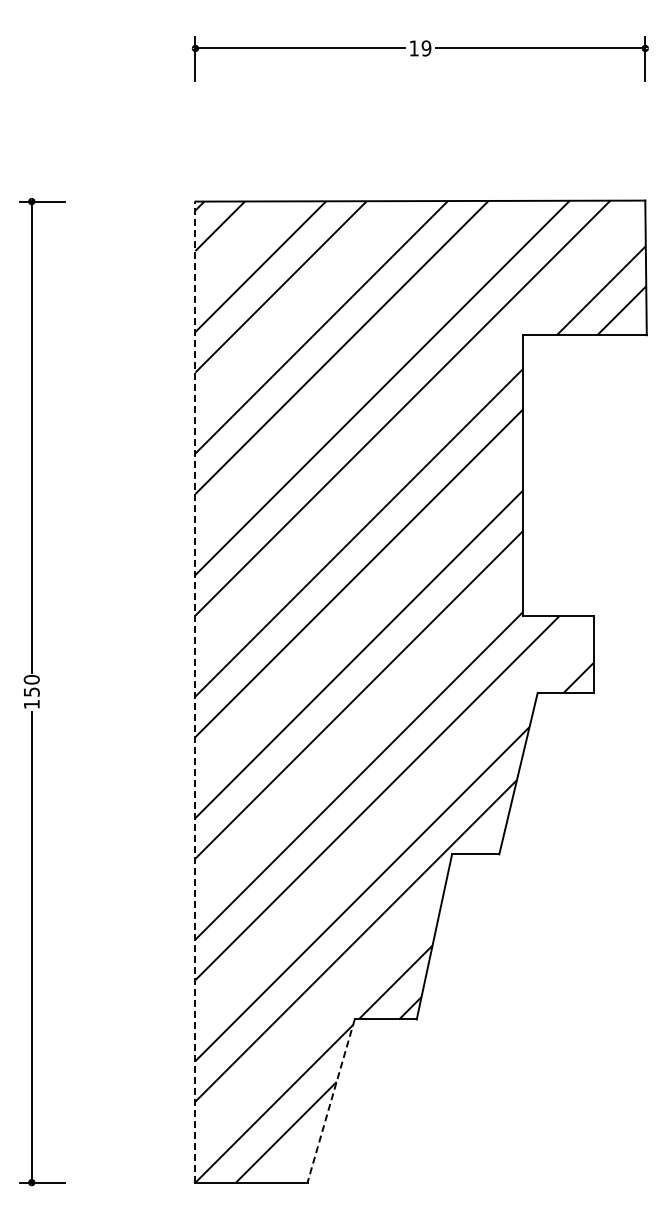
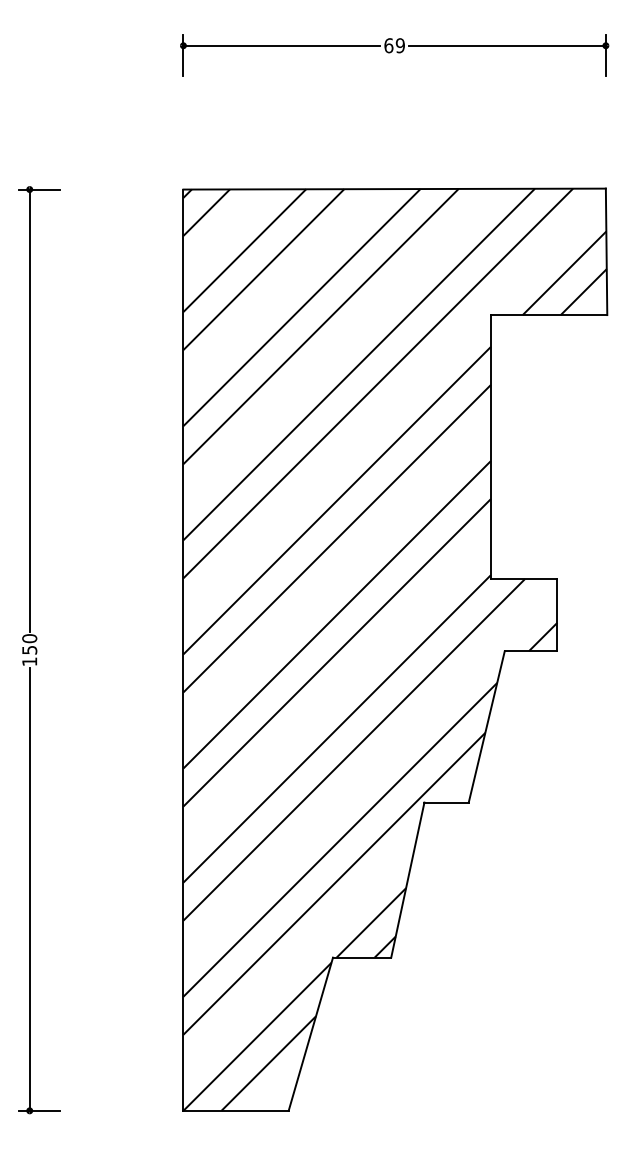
text: (414, 48) -> (389, 45), 19 -> 69
line: (195, 692) -> (183, 650), dashed -> solid
line: (331, 1101) -> (311, 1034), dashed -> solid

